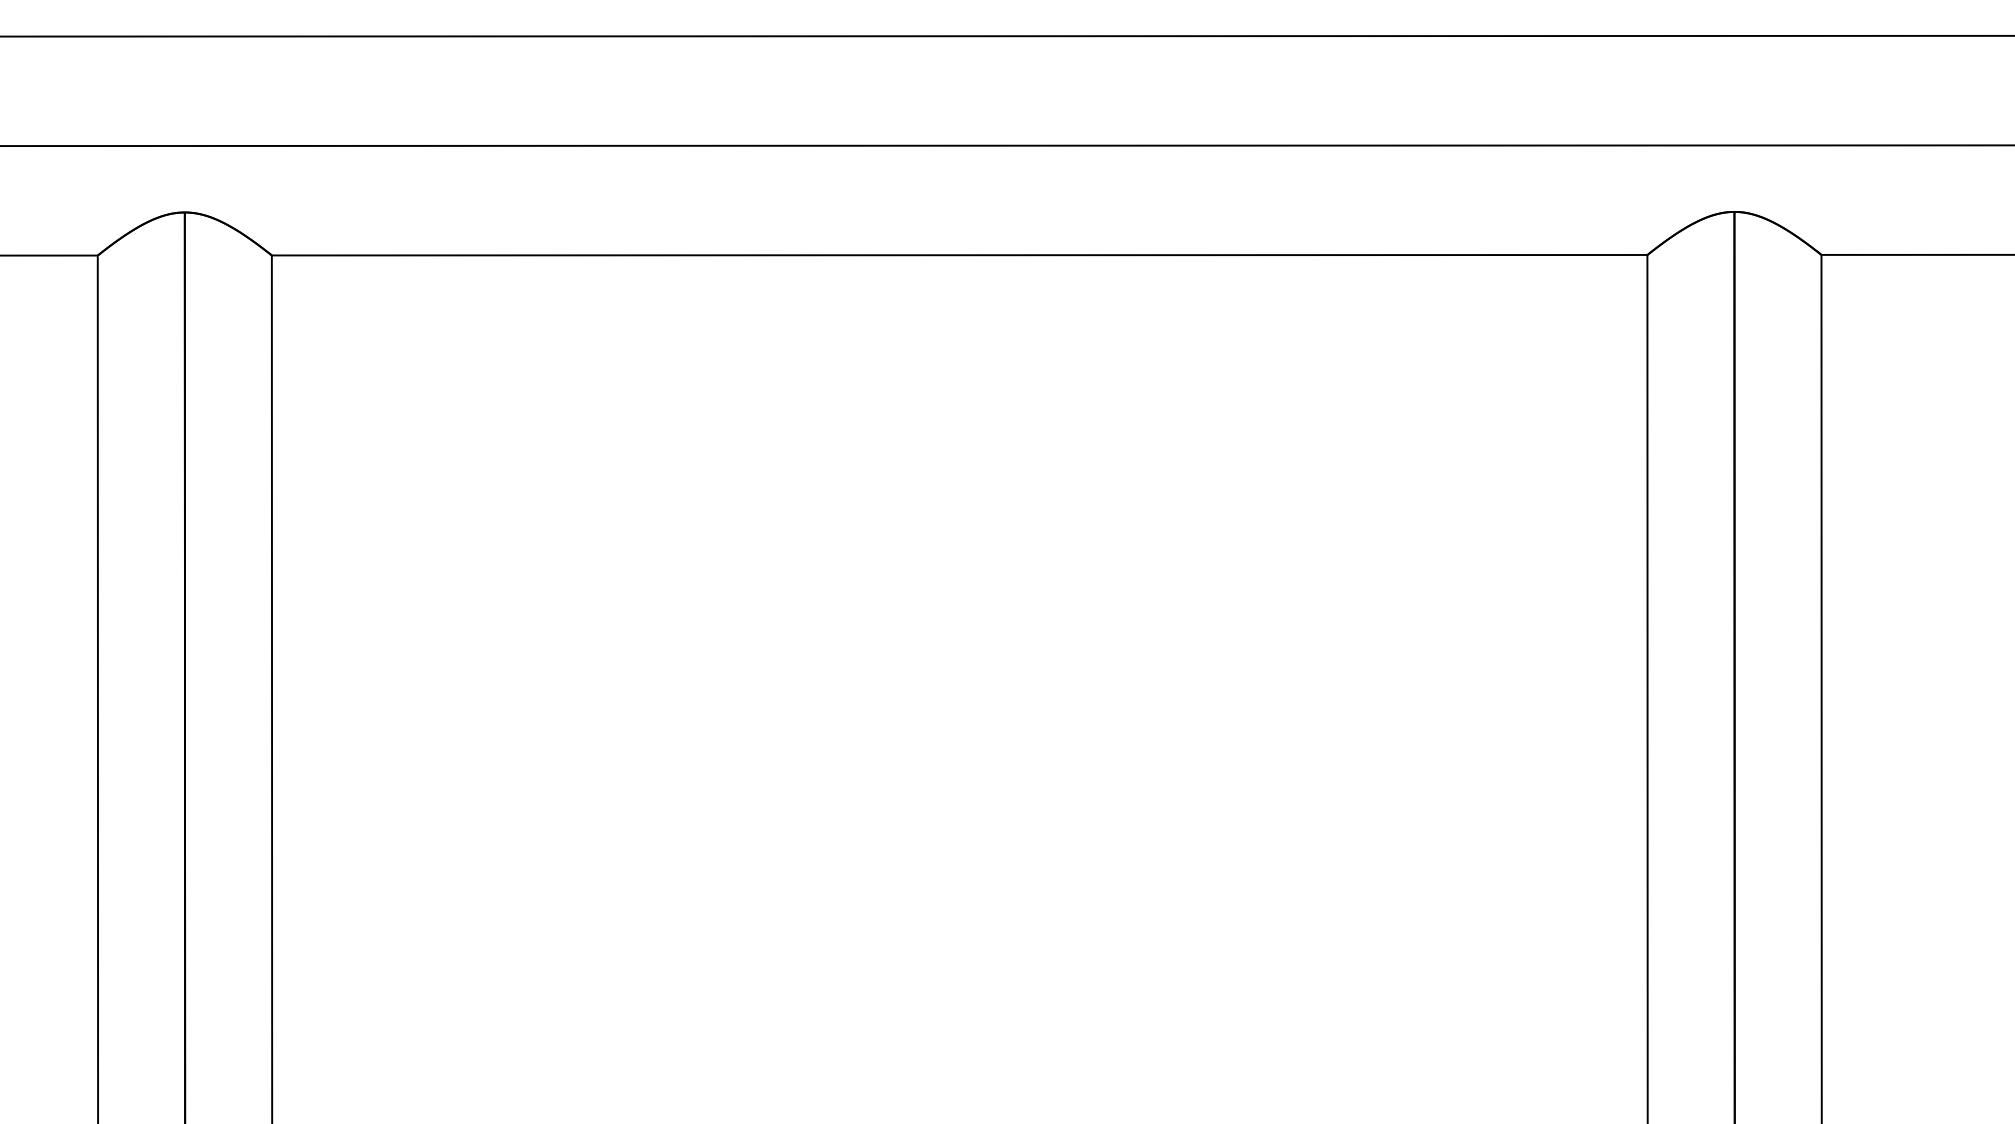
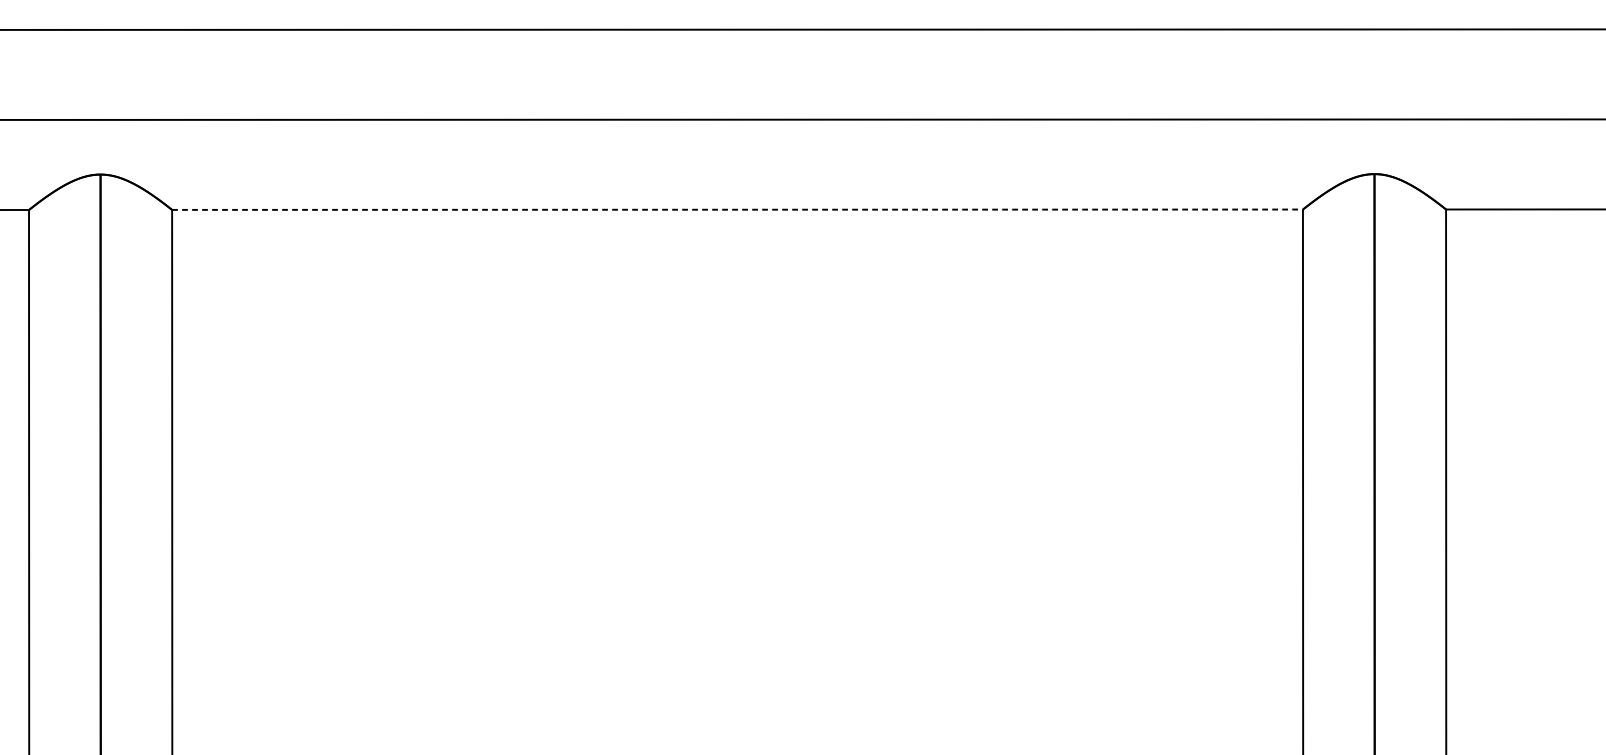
line: (959, 255) -> (737, 209), solid -> dashed

